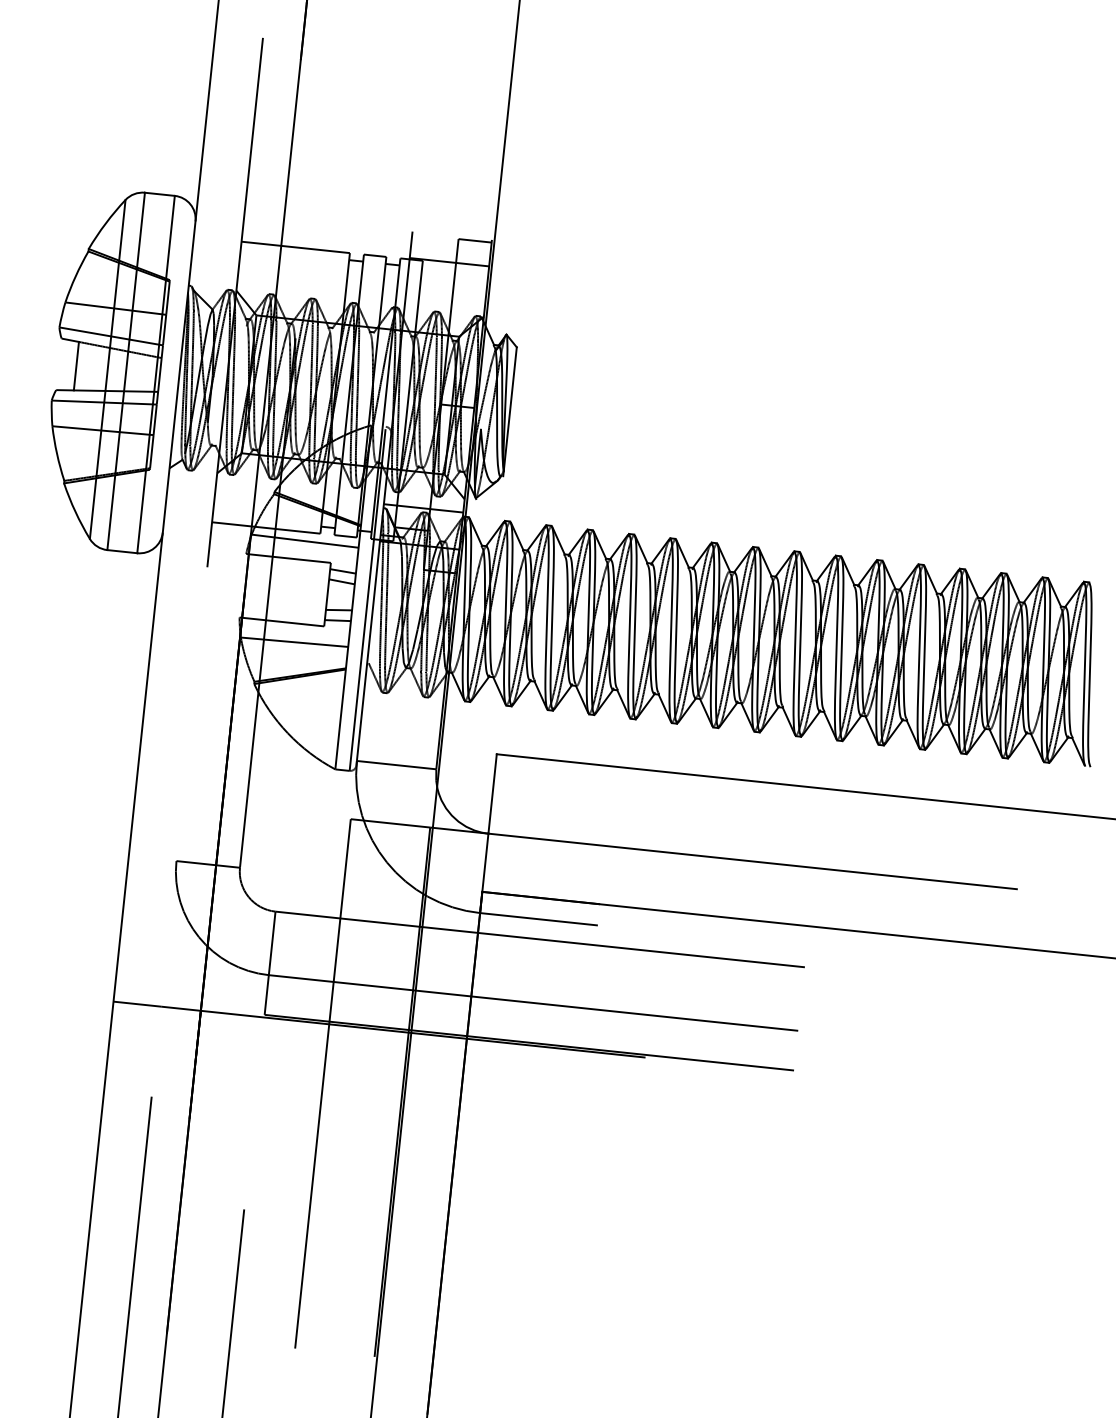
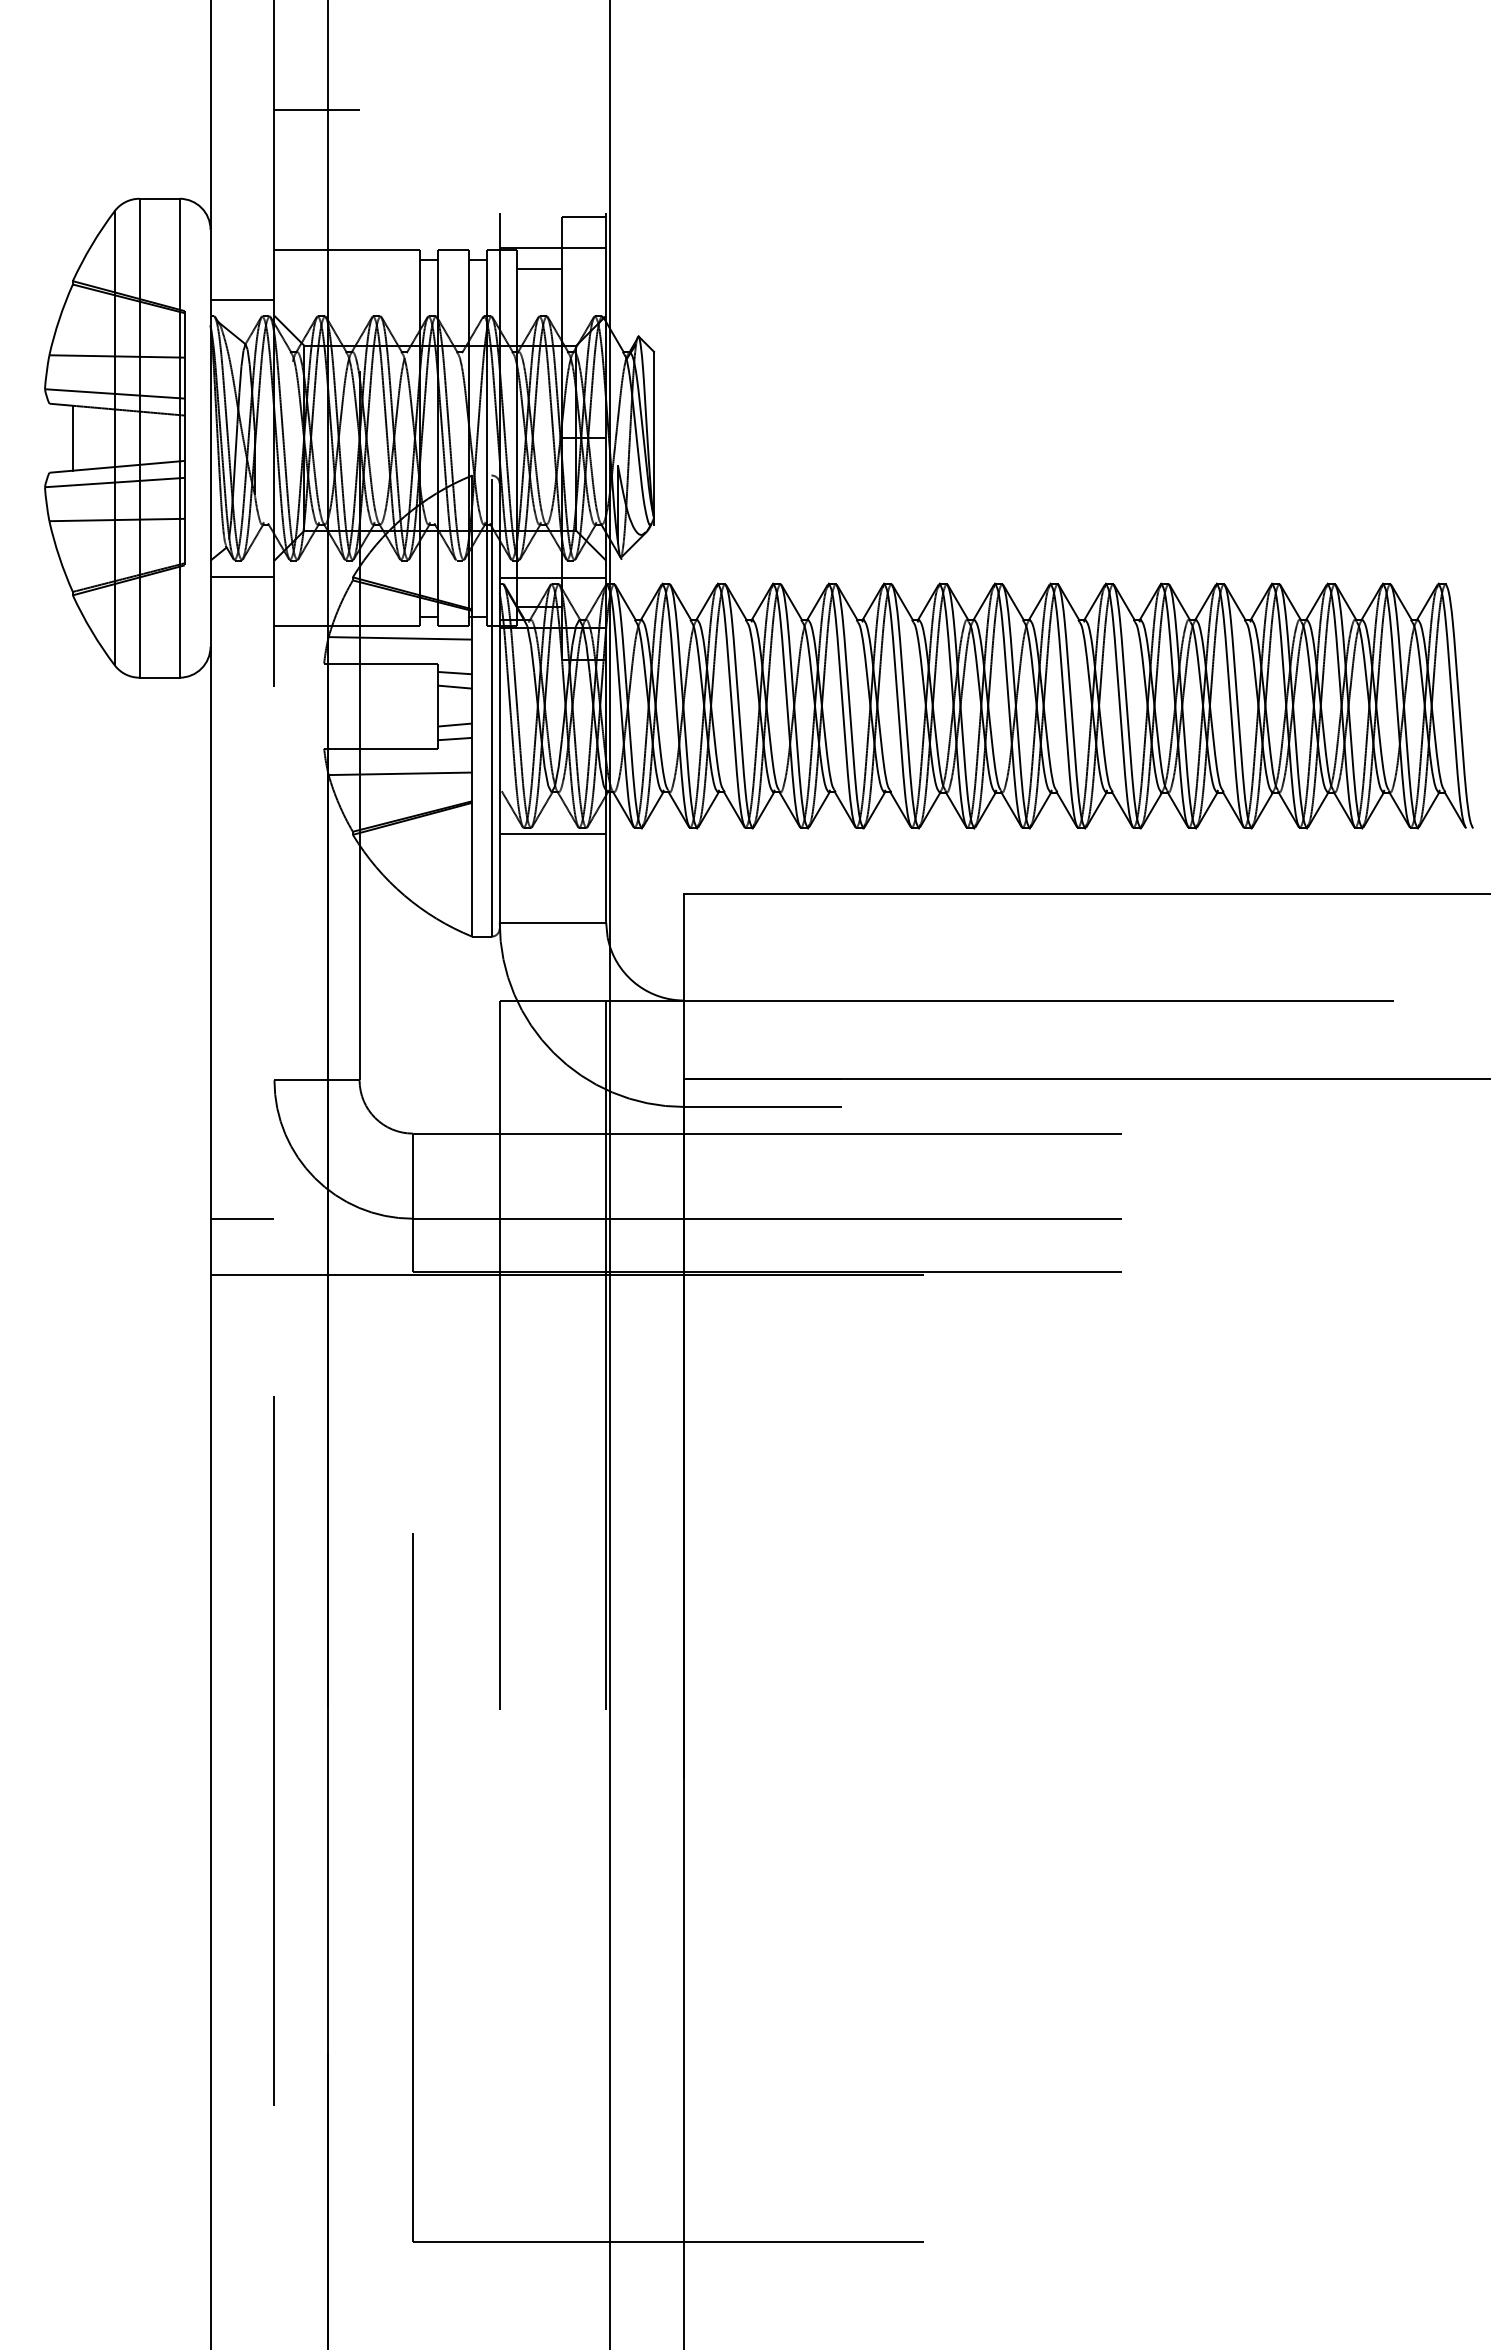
line: (283, 140) -> (316, 110), added
line: (213, 275) -> (242, 299), added
line: (437, 276) -> (539, 269), added
line: (192, 482) -> (242, 576), added
line: (403, 698) -> (552, 833), added
line: (141, 961) -> (242, 1218), added

